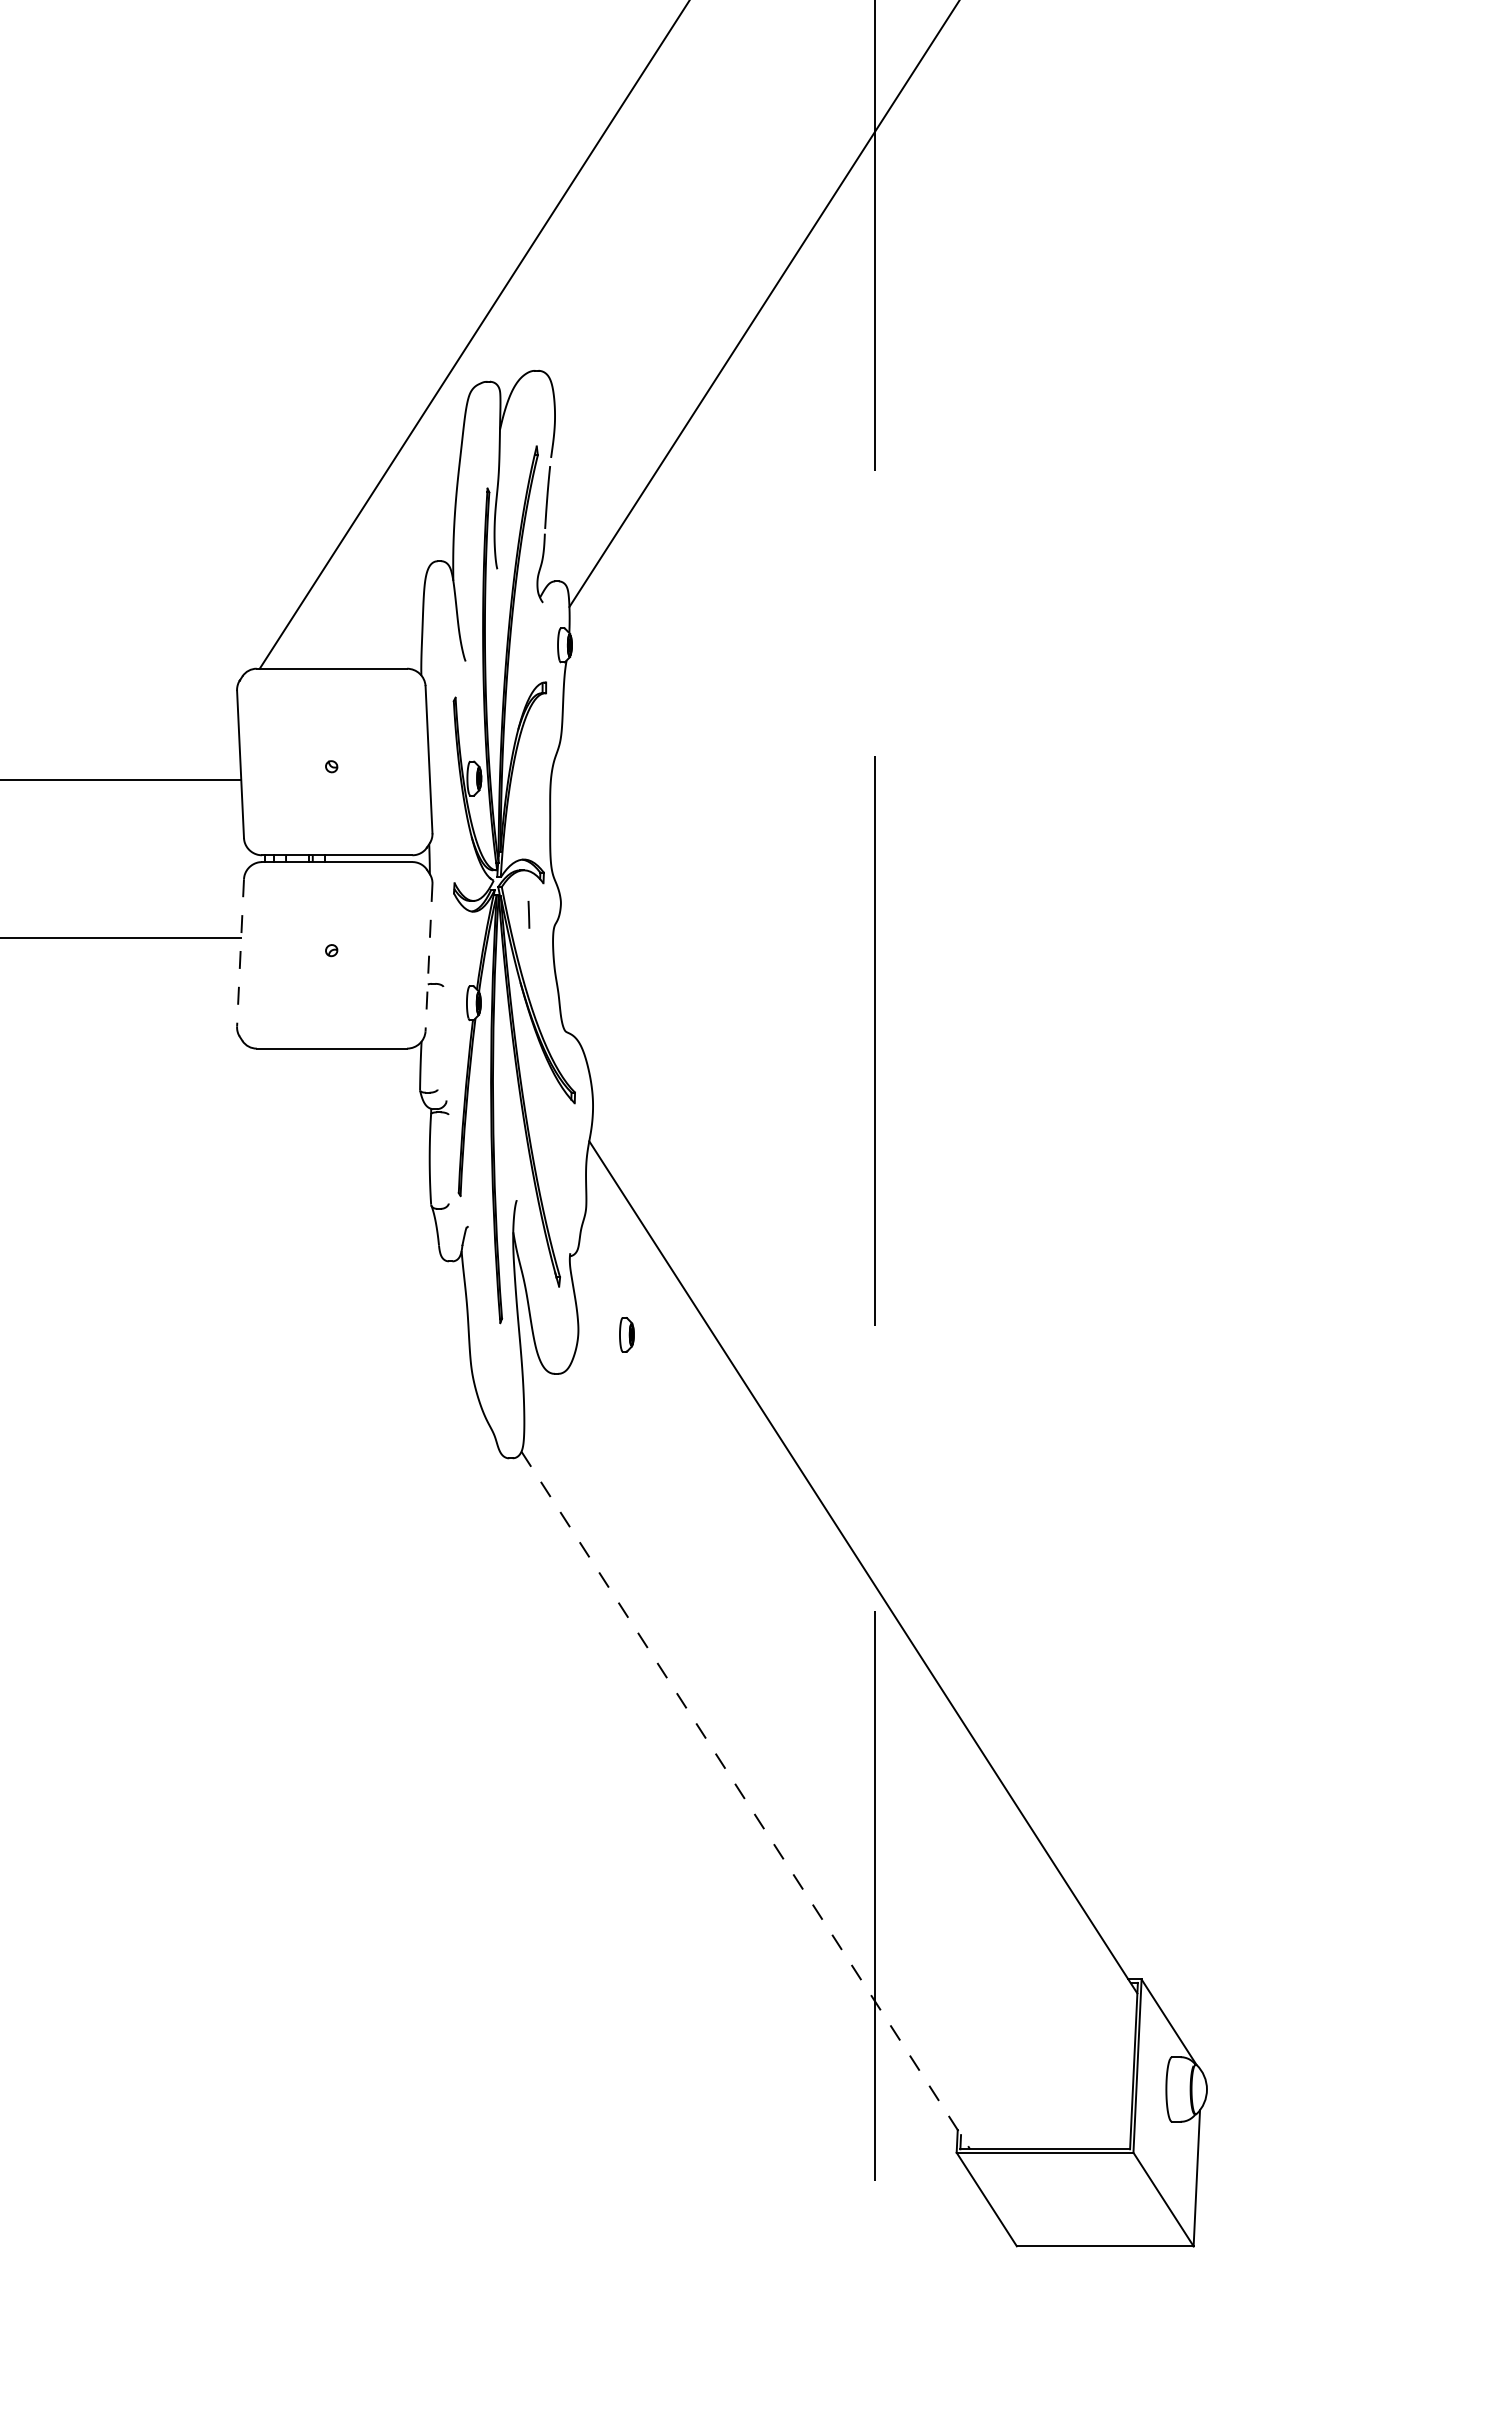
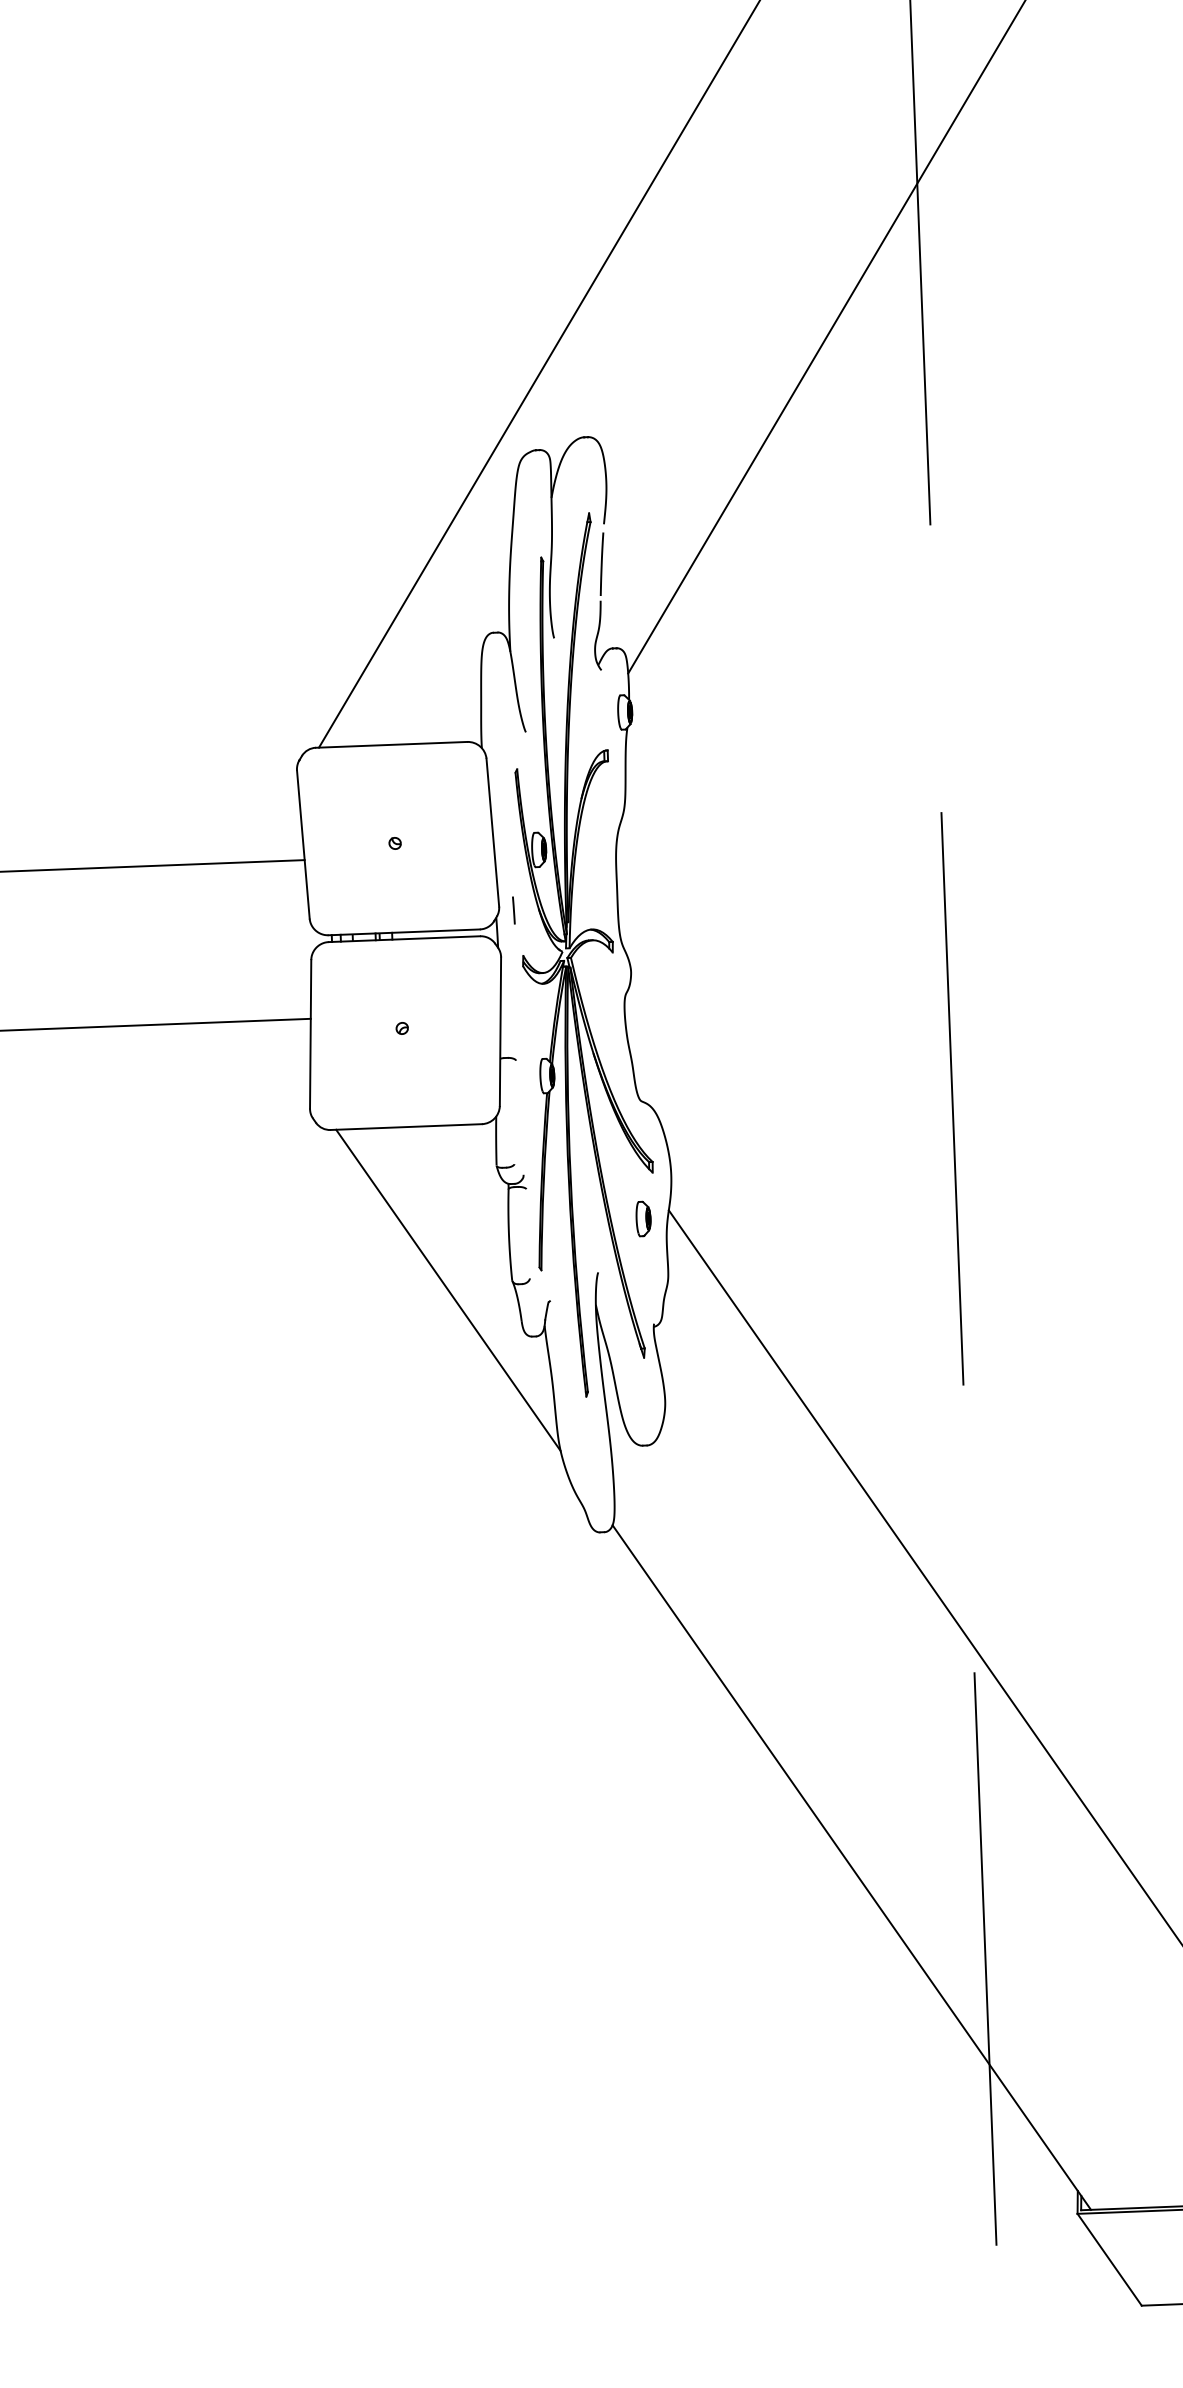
line: (528, 914) -> (513, 910), moved
line: (240, 952) -> (310, 1033), dashed -> solid
line: (429, 957) -> (500, 1031), dashed -> solid
line: (367, 1211) -> (448, 1289), added
part: (626, 1334) -> (643, 1218), moved
line: (745, 1800) -> (851, 1867), dashed -> solid

